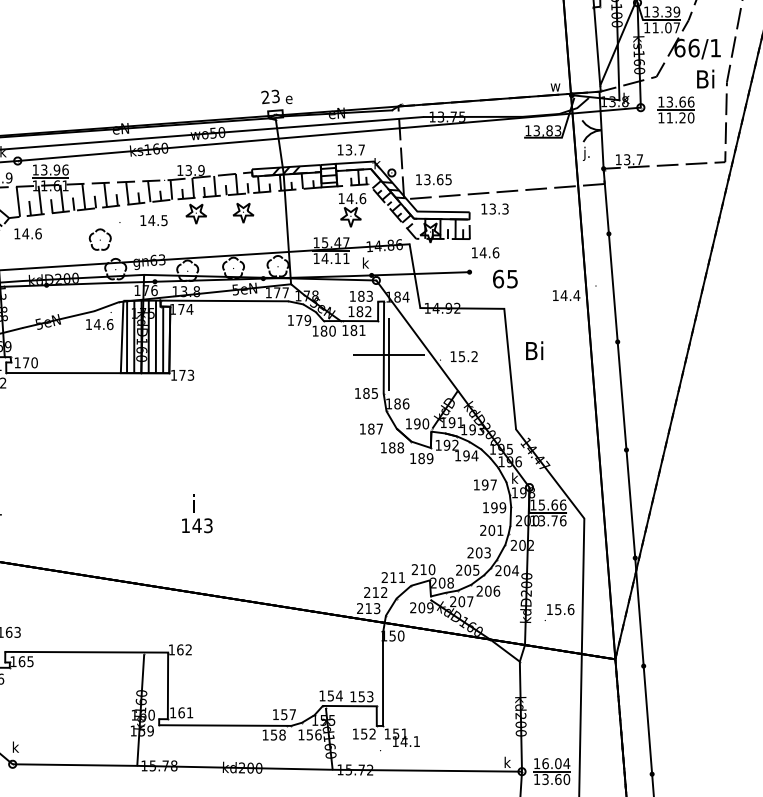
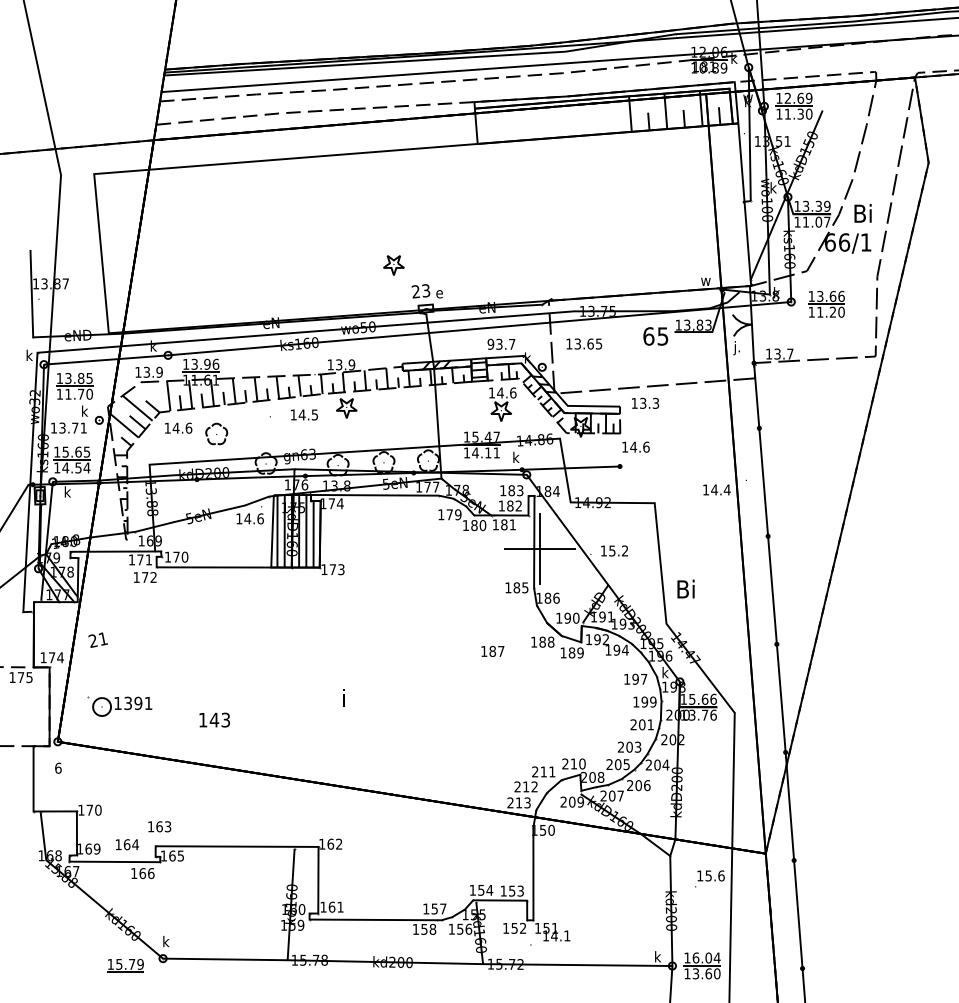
text: (705, 79) -> (862, 213), moved
text: (340, 149) -> (490, 343), 13.7 -> 93.7
text: (434, 179) -> (584, 343), moved
part: (243, 213) -> (393, 265), moved
part: (100, 239) -> (216, 433), moved
text: (505, 279) -> (655, 336), moved
text: (534, 350) -> (685, 588), moved
text: (371, 429) -> (492, 651), moved
text: (197, 525) -> (214, 719), moved
text: (559, 612) -> (709, 878), moved

